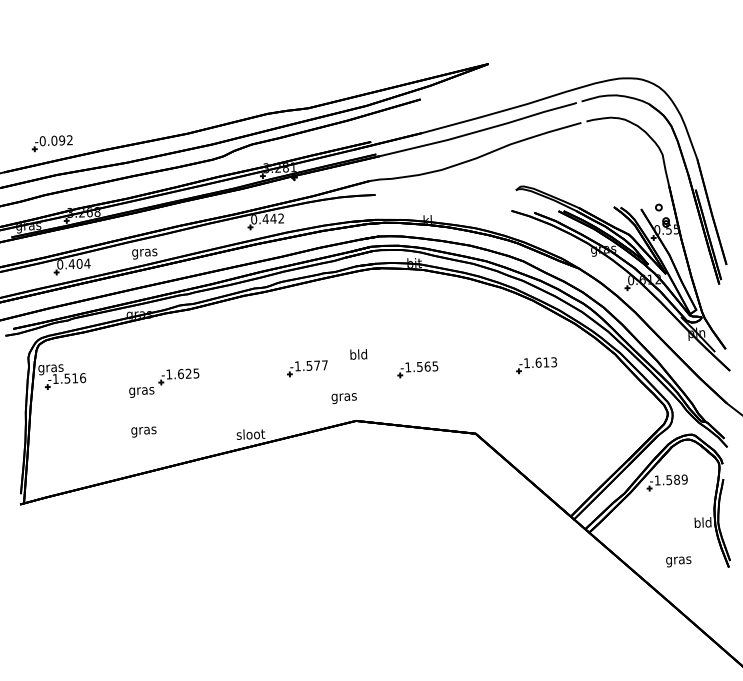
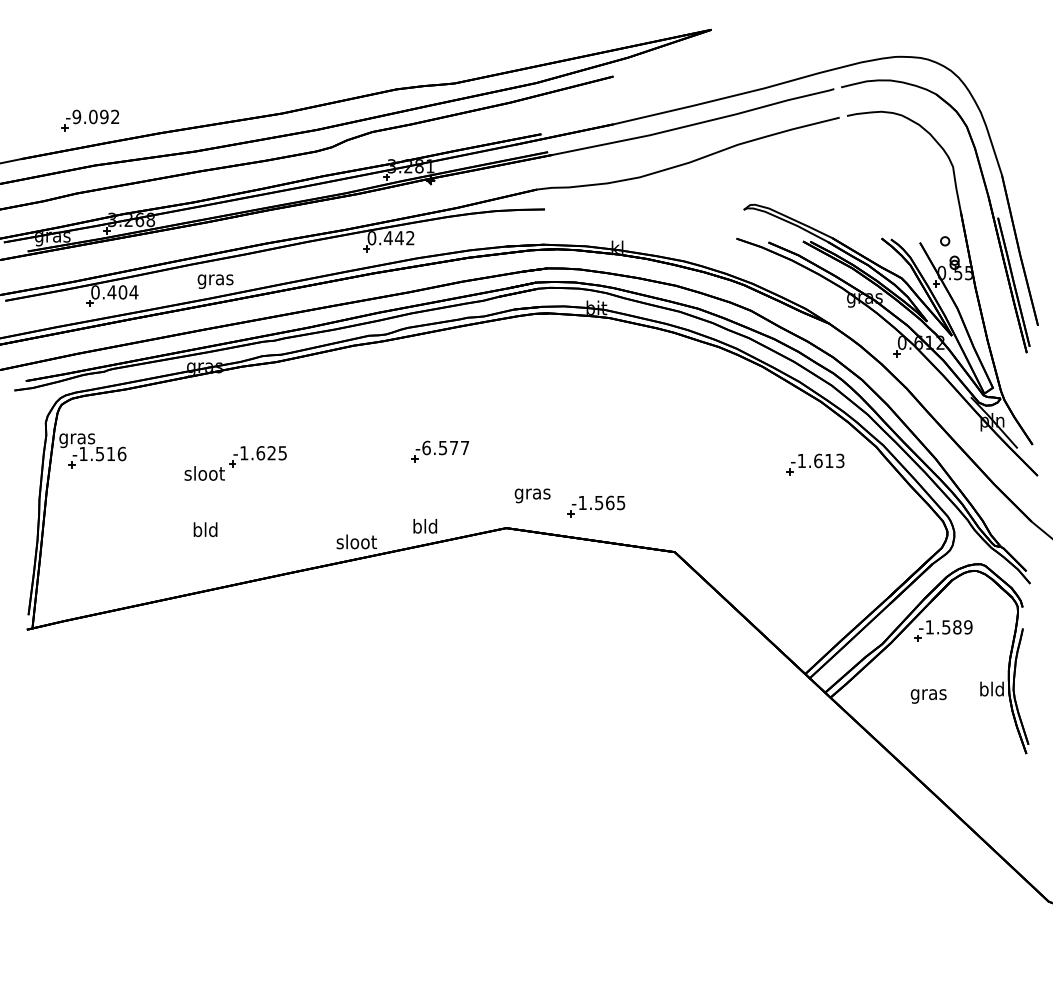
text: (42, 141) -> (76, 117), -0.092 -> -9.092
text: (358, 354) -> (425, 526), moved
text: (297, 365) -> (426, 447), -1.577 -> -6.577
part: (536, 365) -> (815, 464), moved
part: (418, 369) -> (596, 506), moved
text: (141, 391) -> (204, 475), gras -> sloot
text: (344, 398) -> (532, 495), moved
text: (143, 430) -> (205, 531), gras -> bld
text: (678, 561) -> (928, 696), moved

